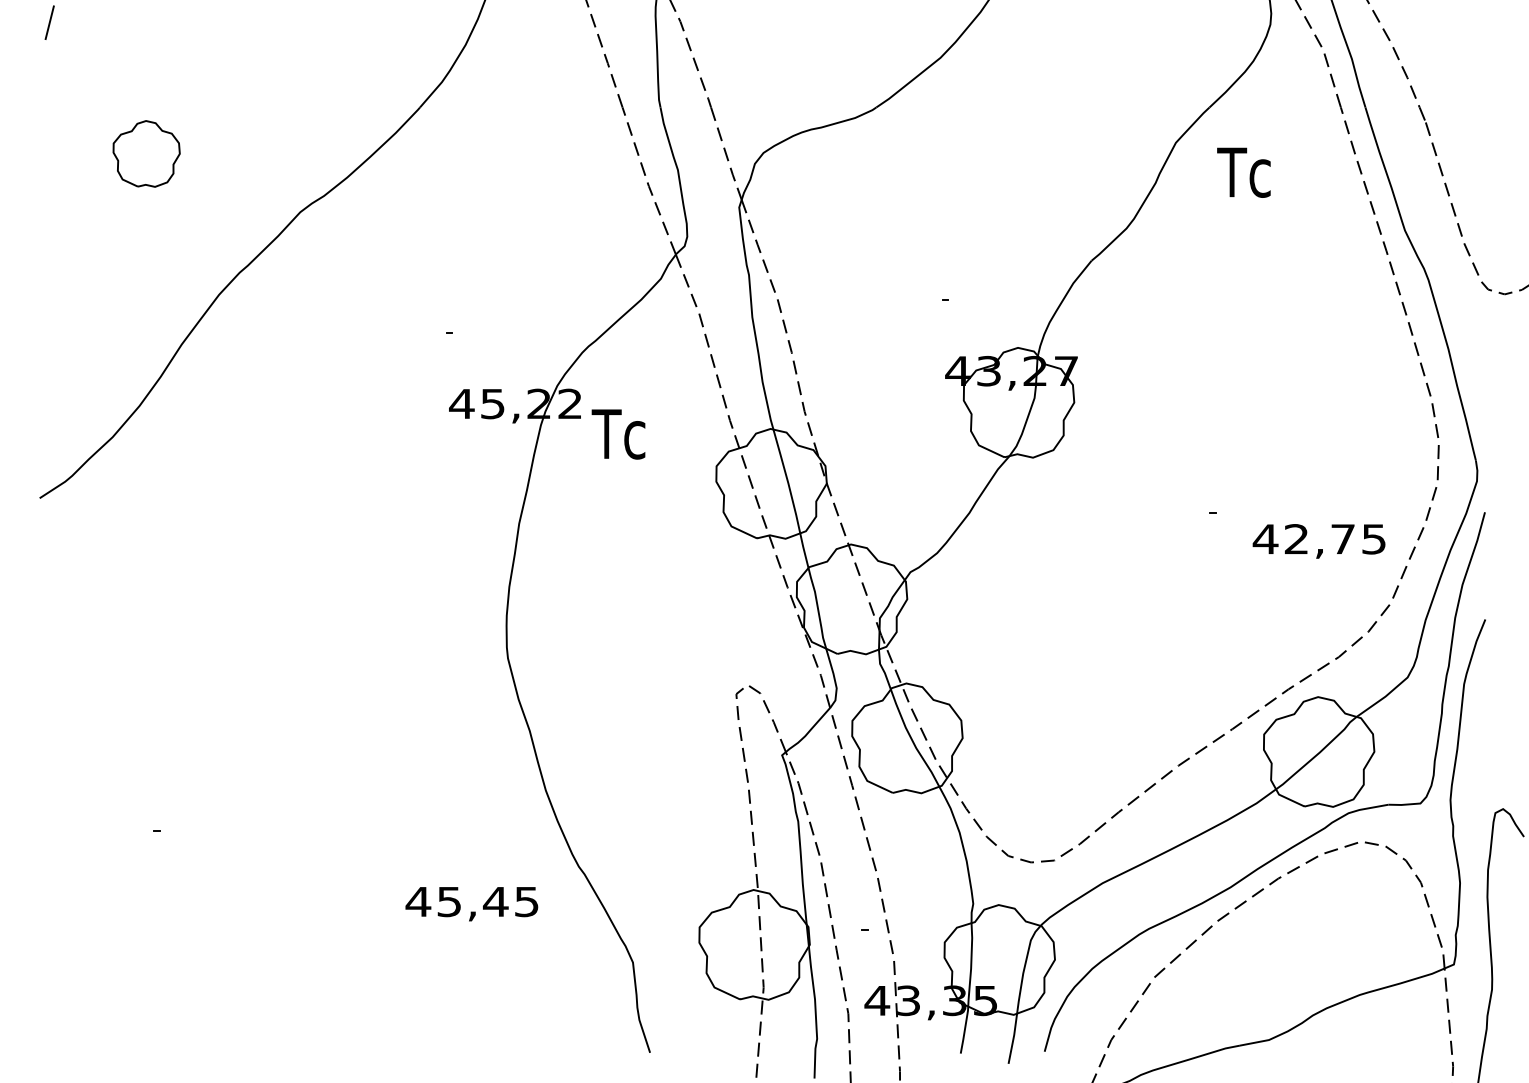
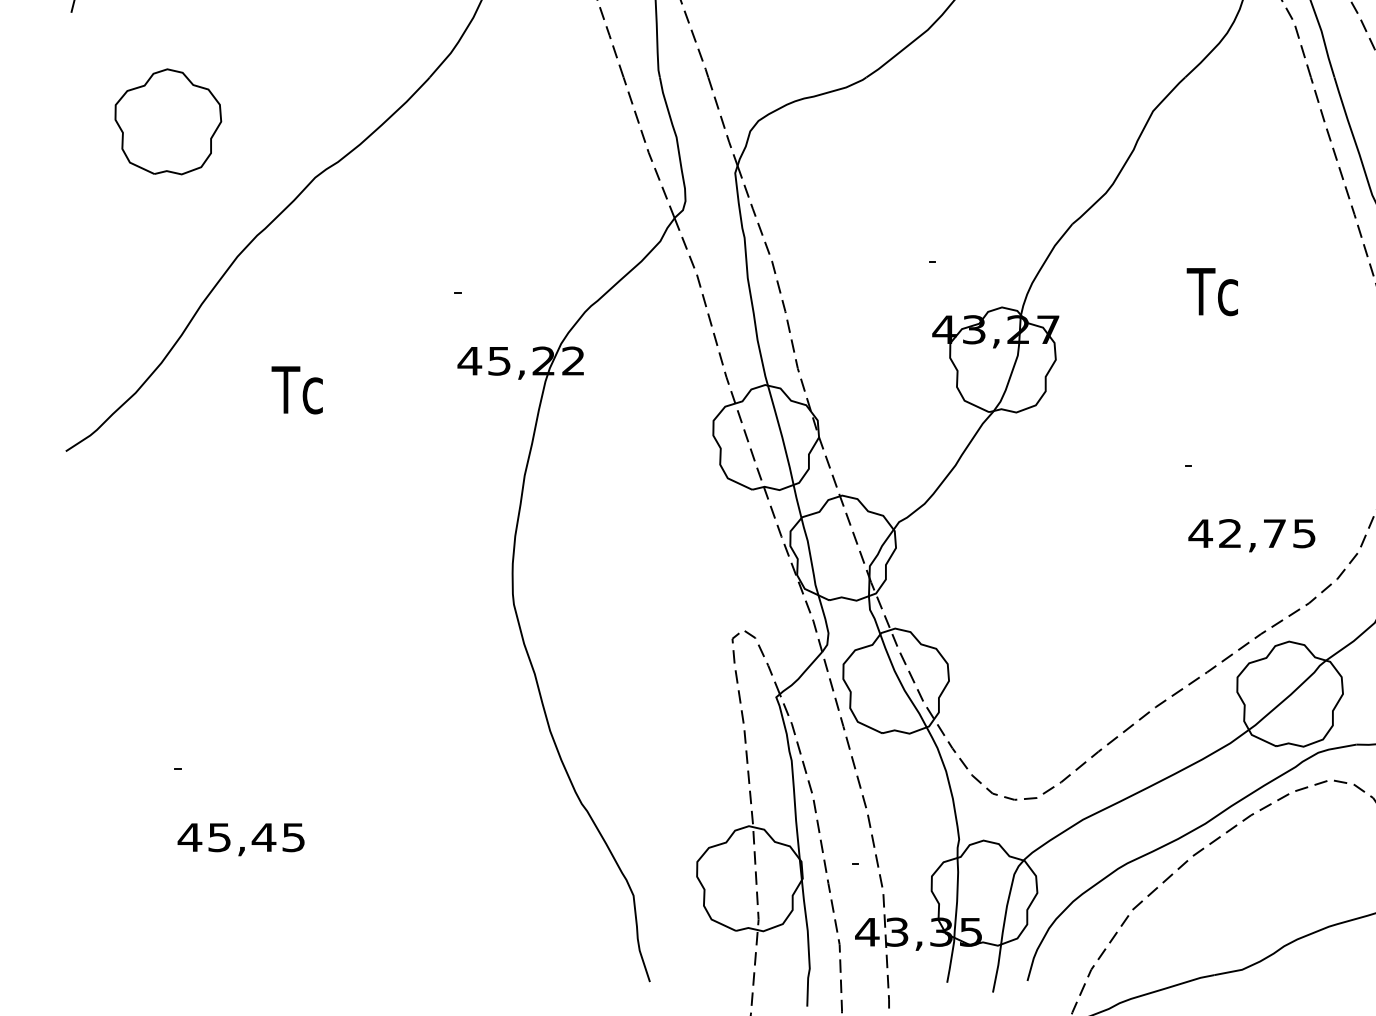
part: (146, 153) -> (168, 121), size x1.67
text: (1243, 172) -> (1212, 291), moved
text: (618, 434) -> (297, 390), moved
text: (1318, 541) -> (1251, 535), moved
text: (471, 904) -> (240, 840), moved

